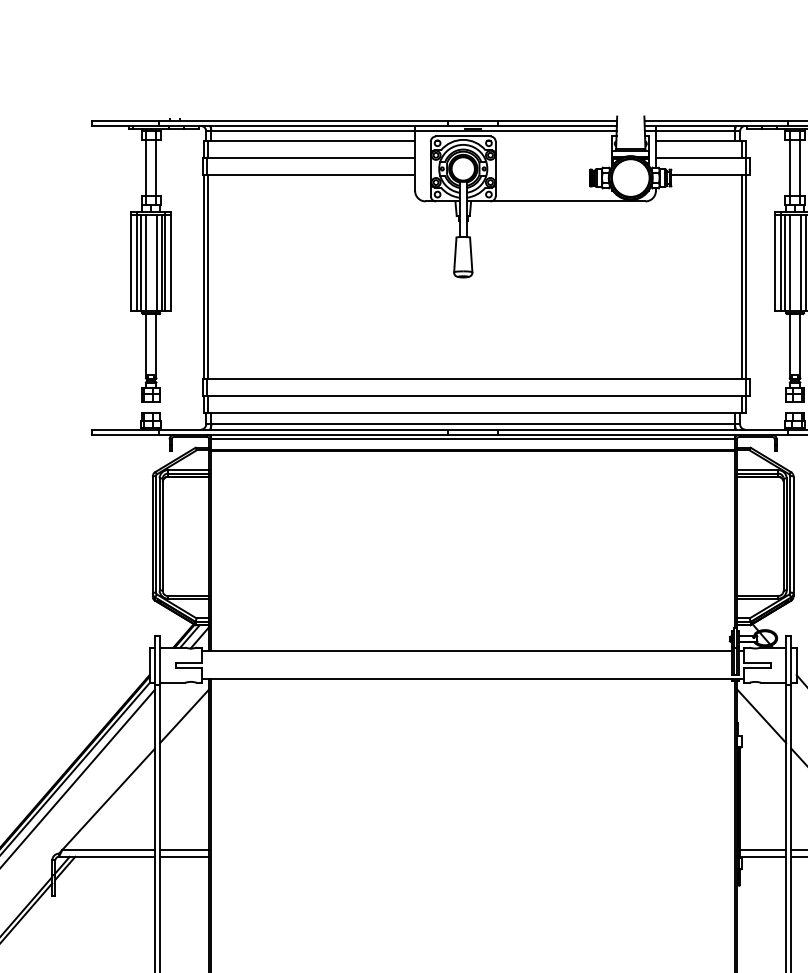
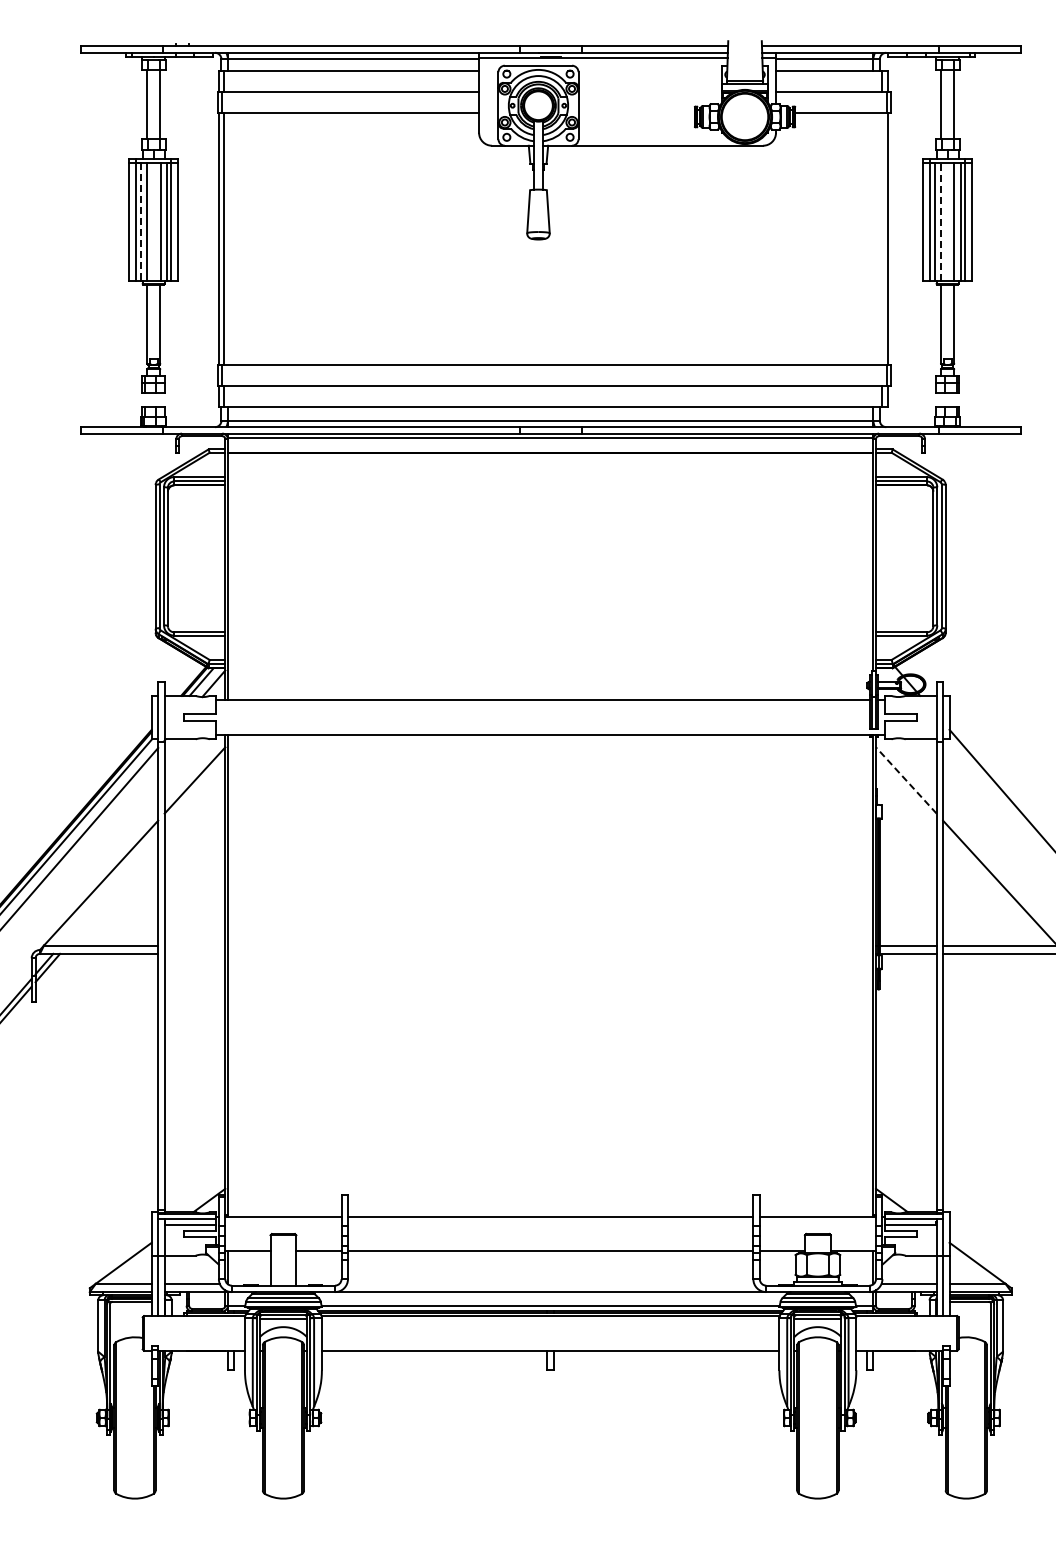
line: (789, 262) -> (940, 221), solid -> dashed
line: (140, 263) -> (140, 222), solid -> dashed
line: (742, 276) -> (882, 238), removed
line: (761, 716) -> (906, 780), solid -> dashed
line: (184, 849) -> (194, 945), removed
line: (184, 856) -> (194, 953), removed

